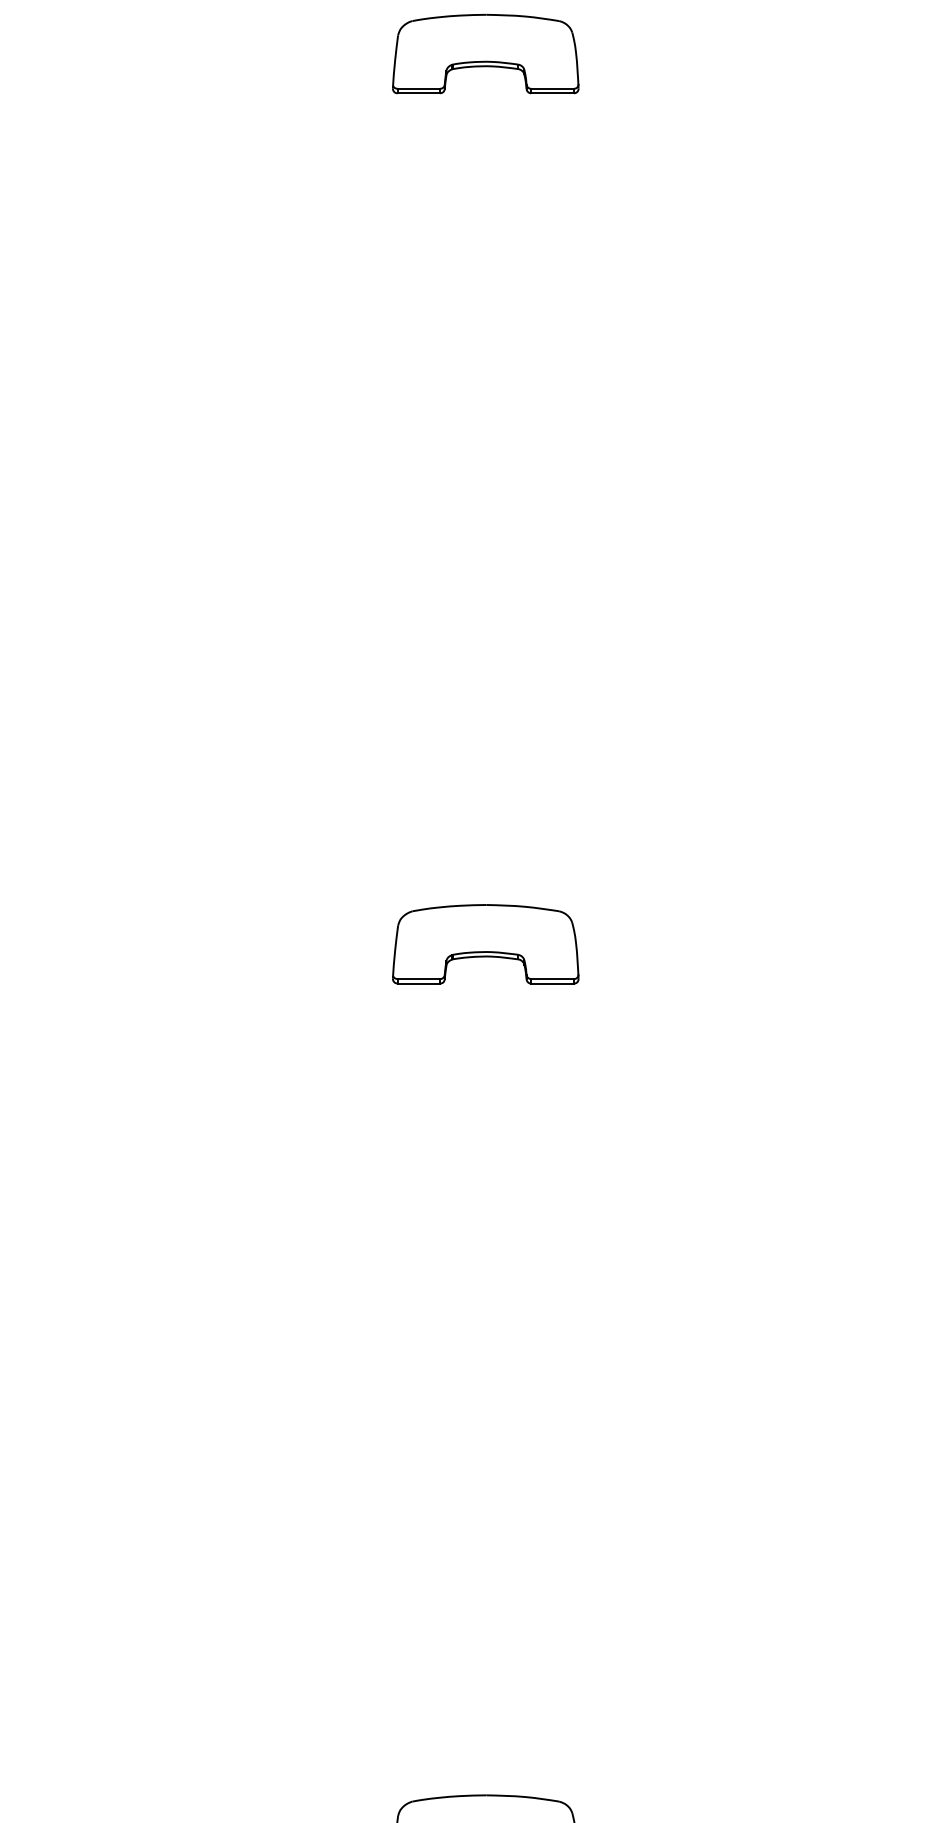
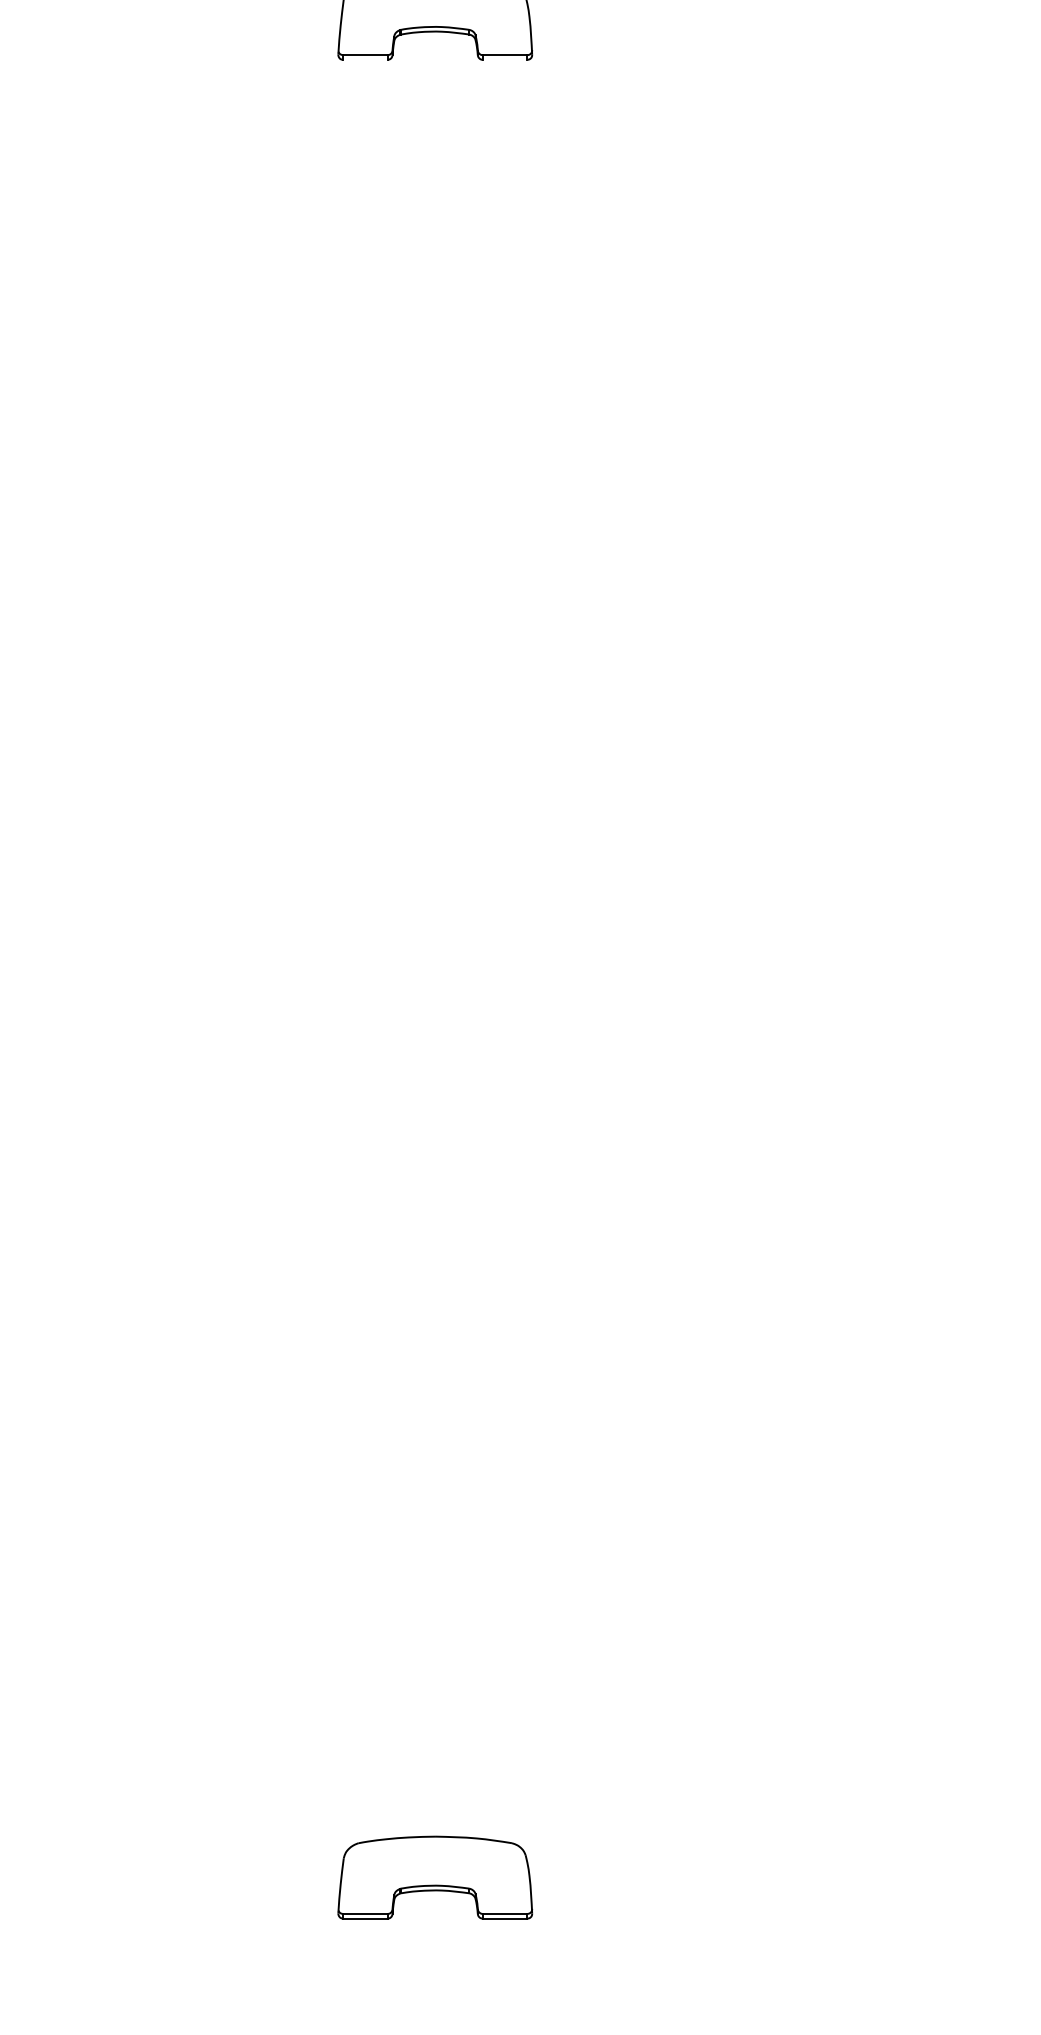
line: (418, 92) -> (365, 59), removed
line: (552, 92) -> (504, 59), removed
part: (485, 944) -> (435, 948), removed

